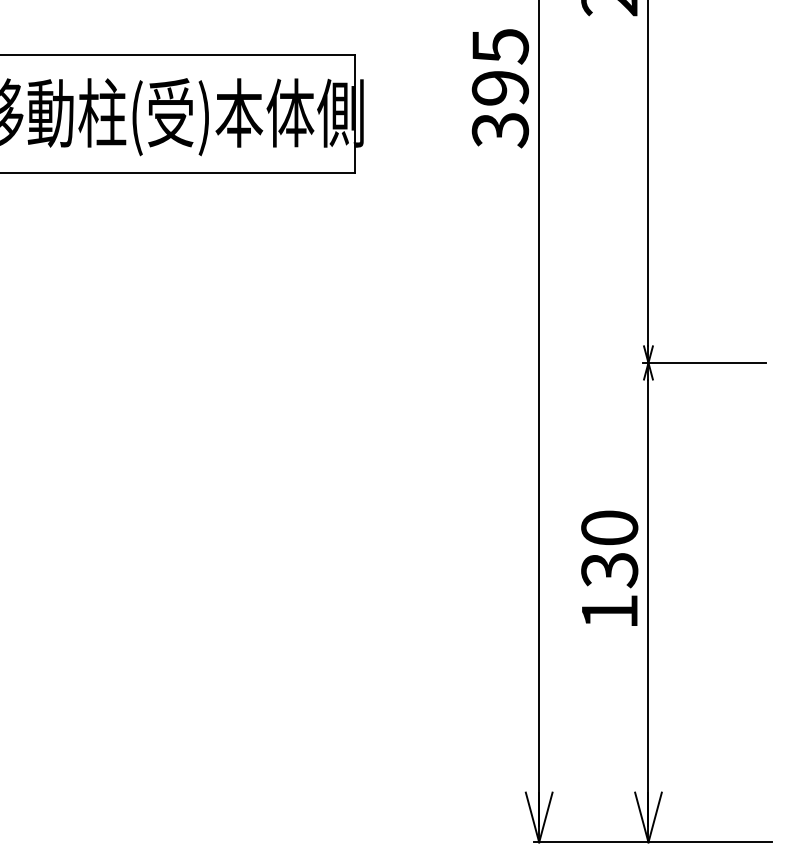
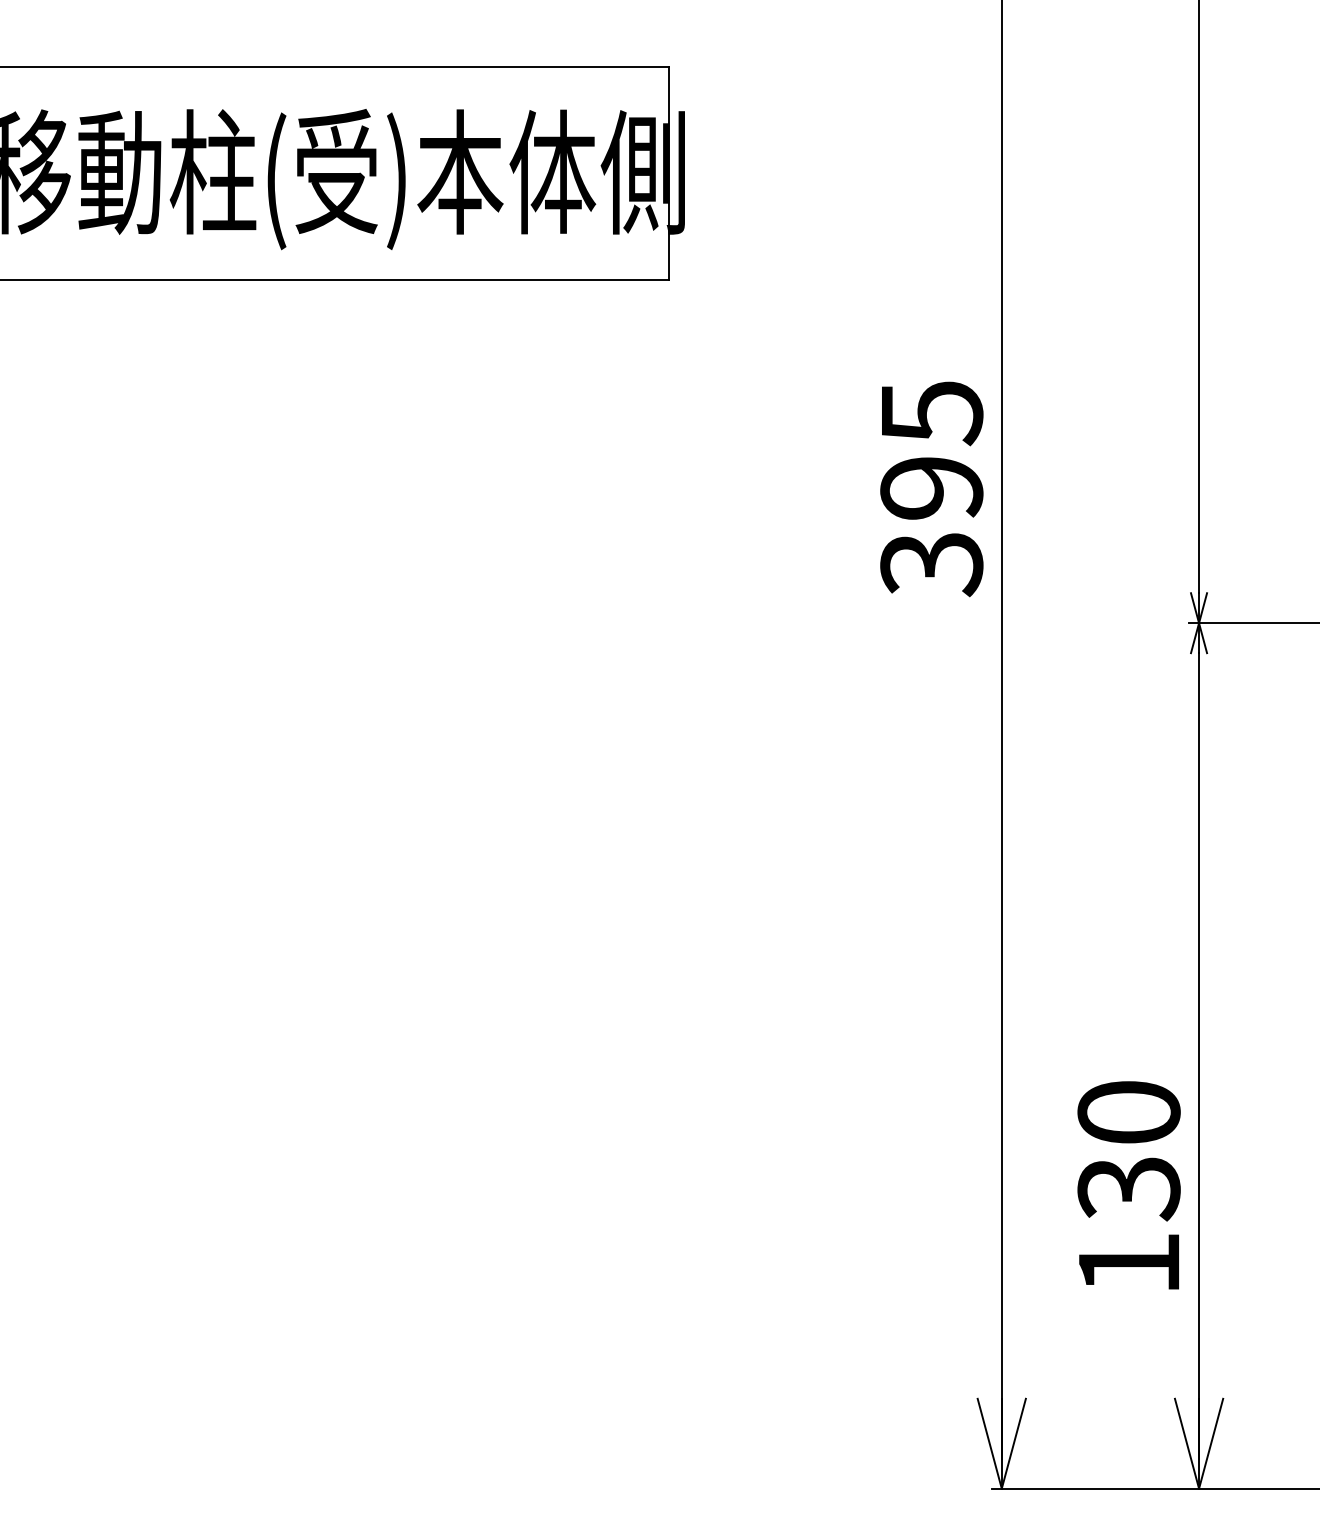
text: (500, 88) -> (931, 488), moved
text: (609, 567) -> (1128, 1183), moved

